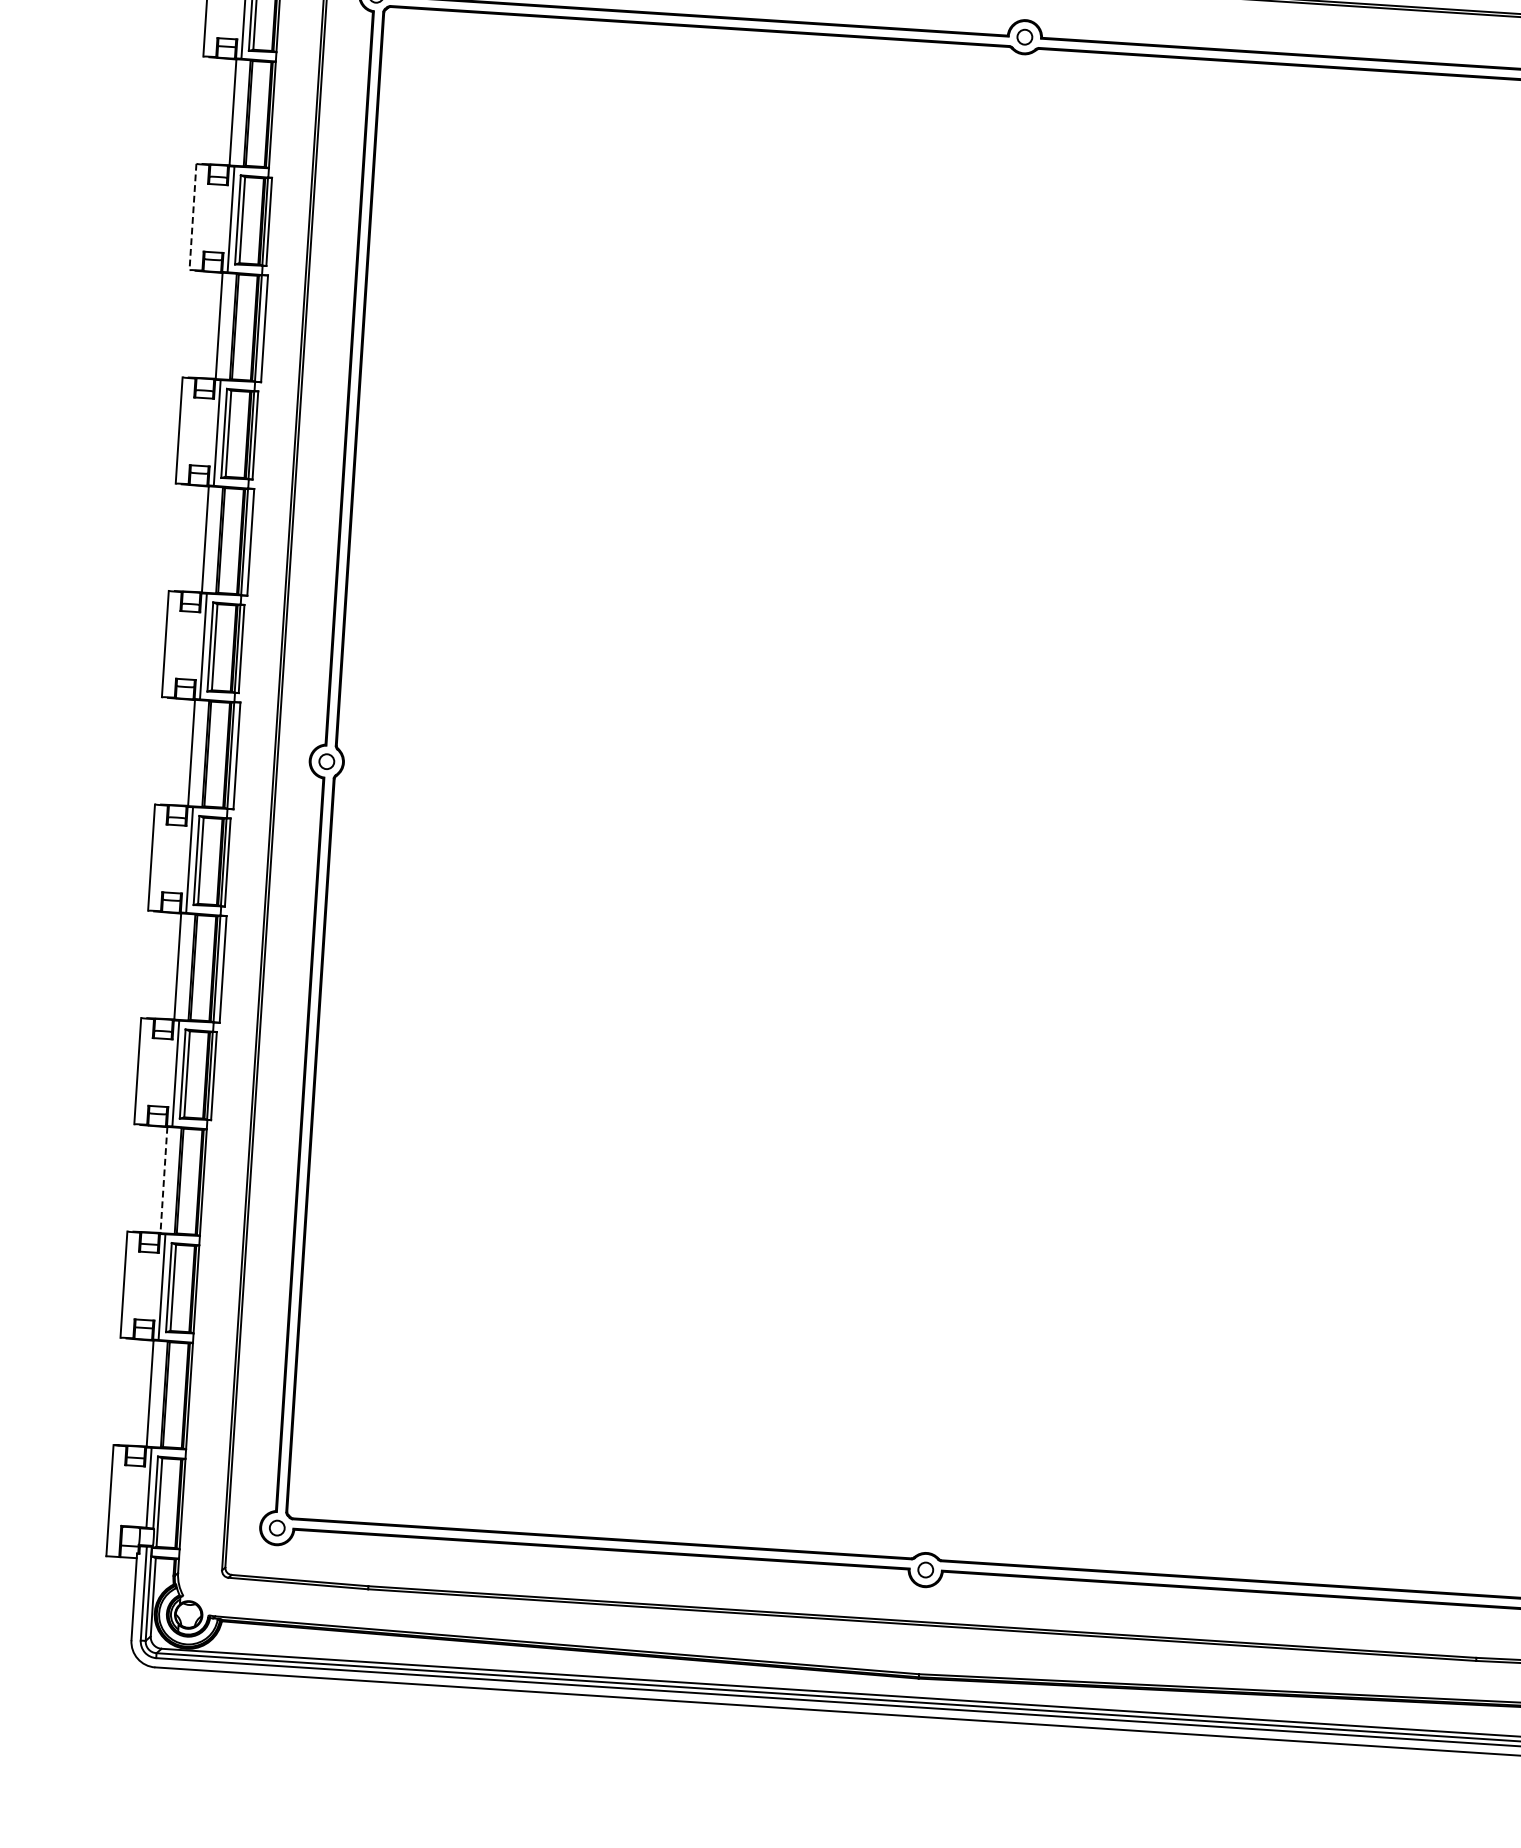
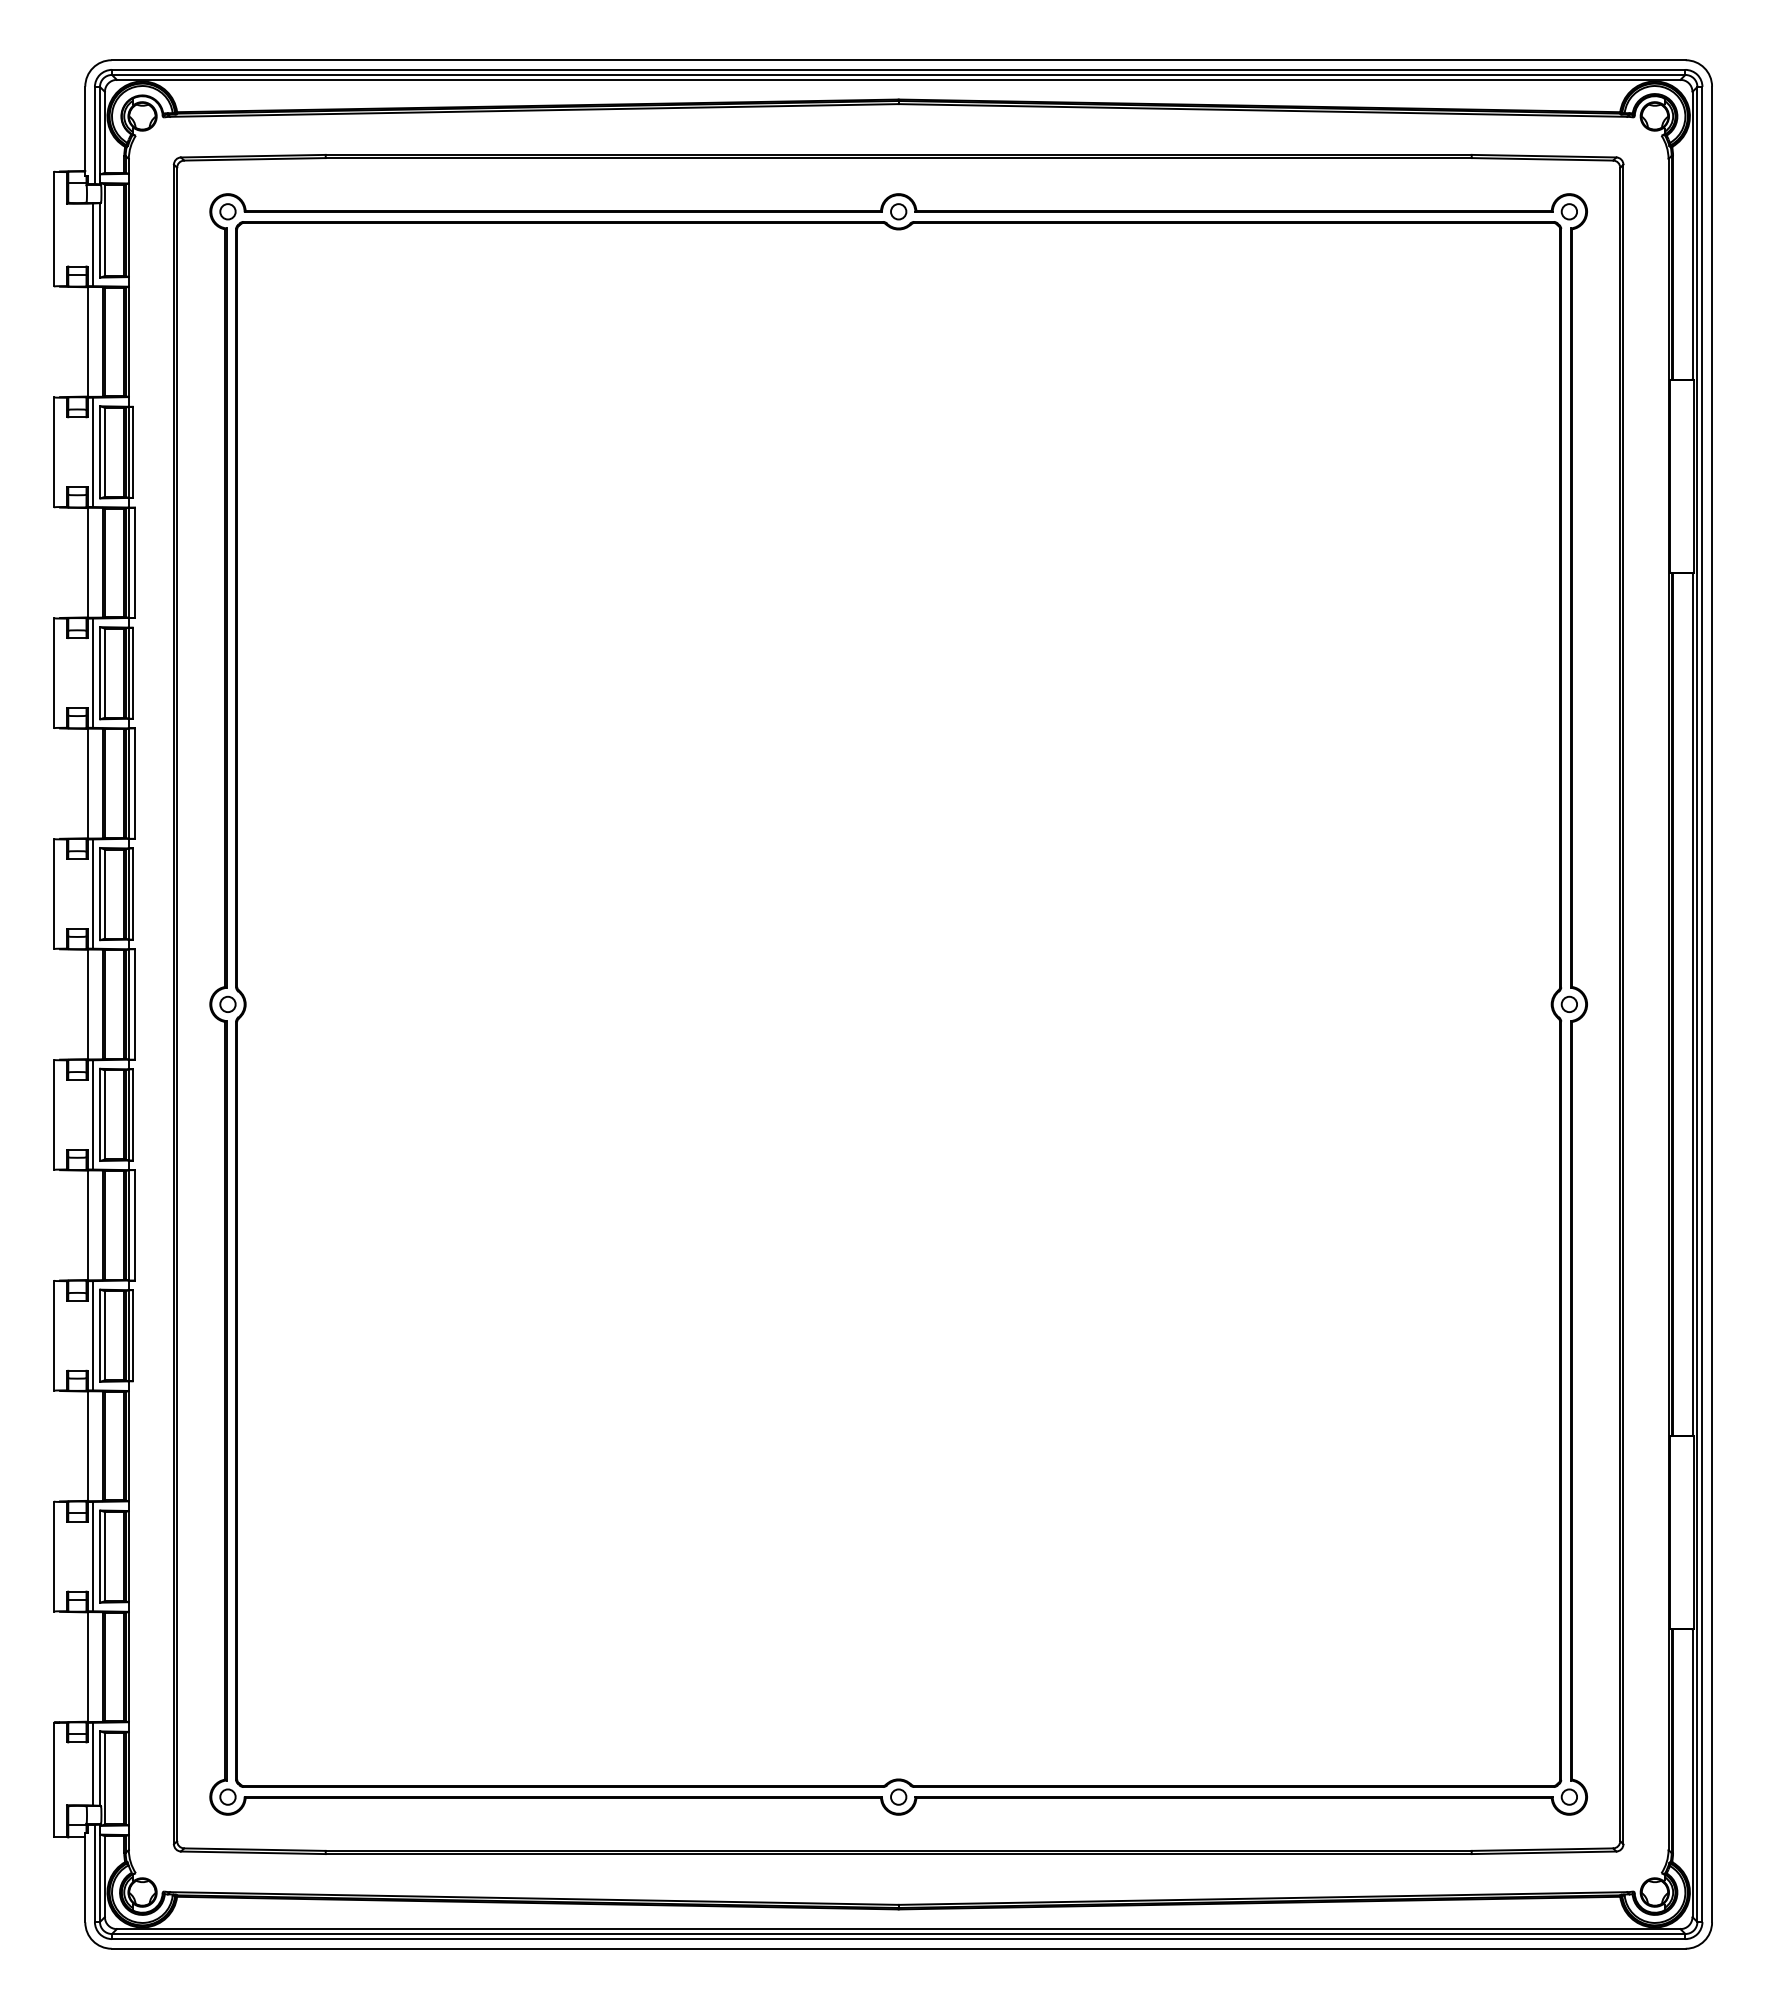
line: (192, 217) -> (53, 452), dashed -> solid
line: (164, 1180) -> (88, 1446), dashed -> solid

